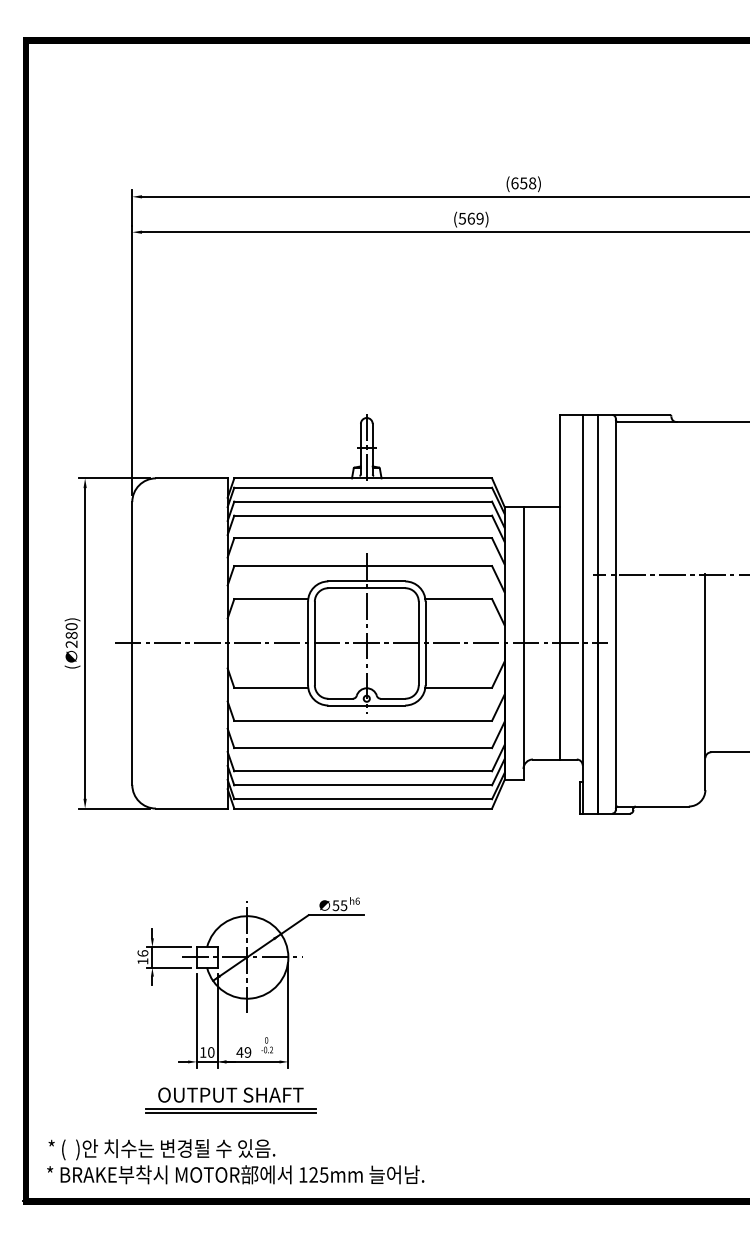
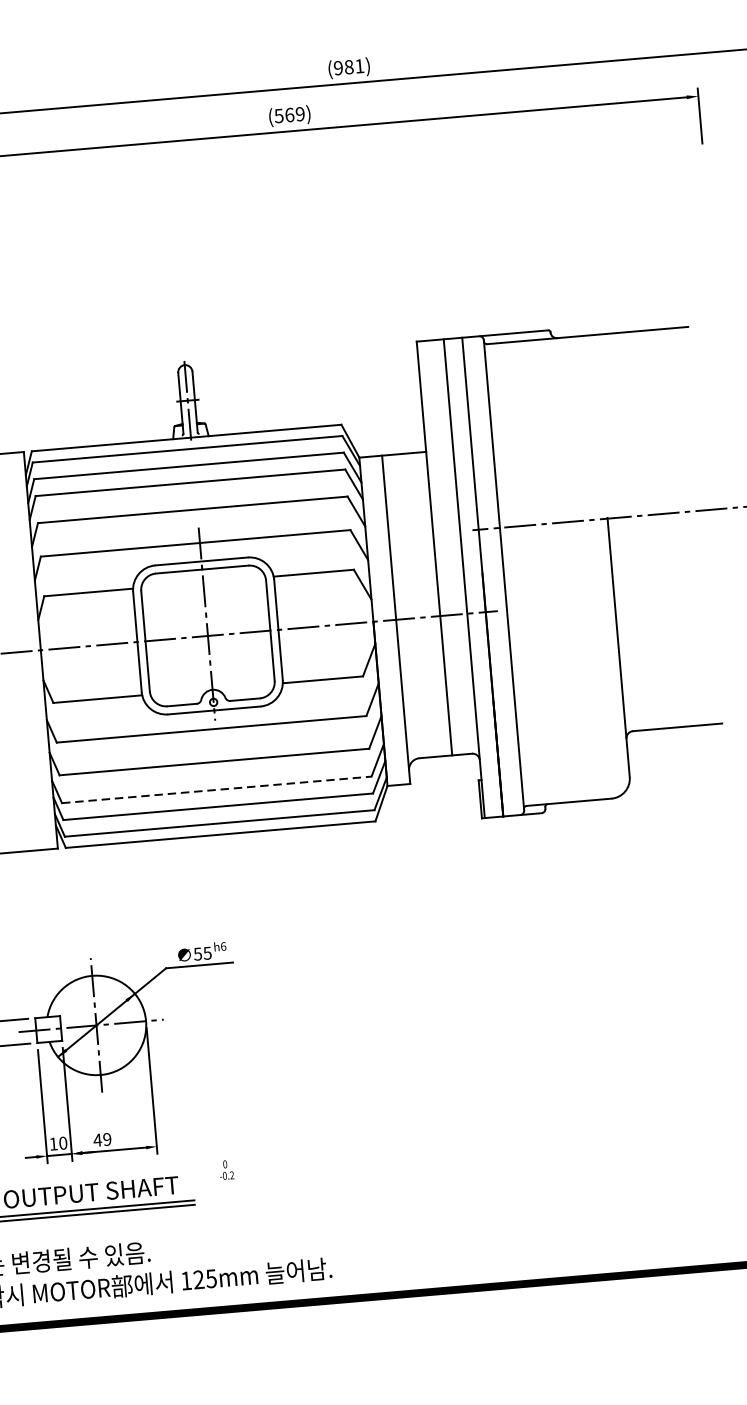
text: (523, 183) -> (348, 67), (658) -> (981)
line: (363, 771) -> (217, 790), solid -> dashed
text: (266, 1045) -> (225, 1170), moved

